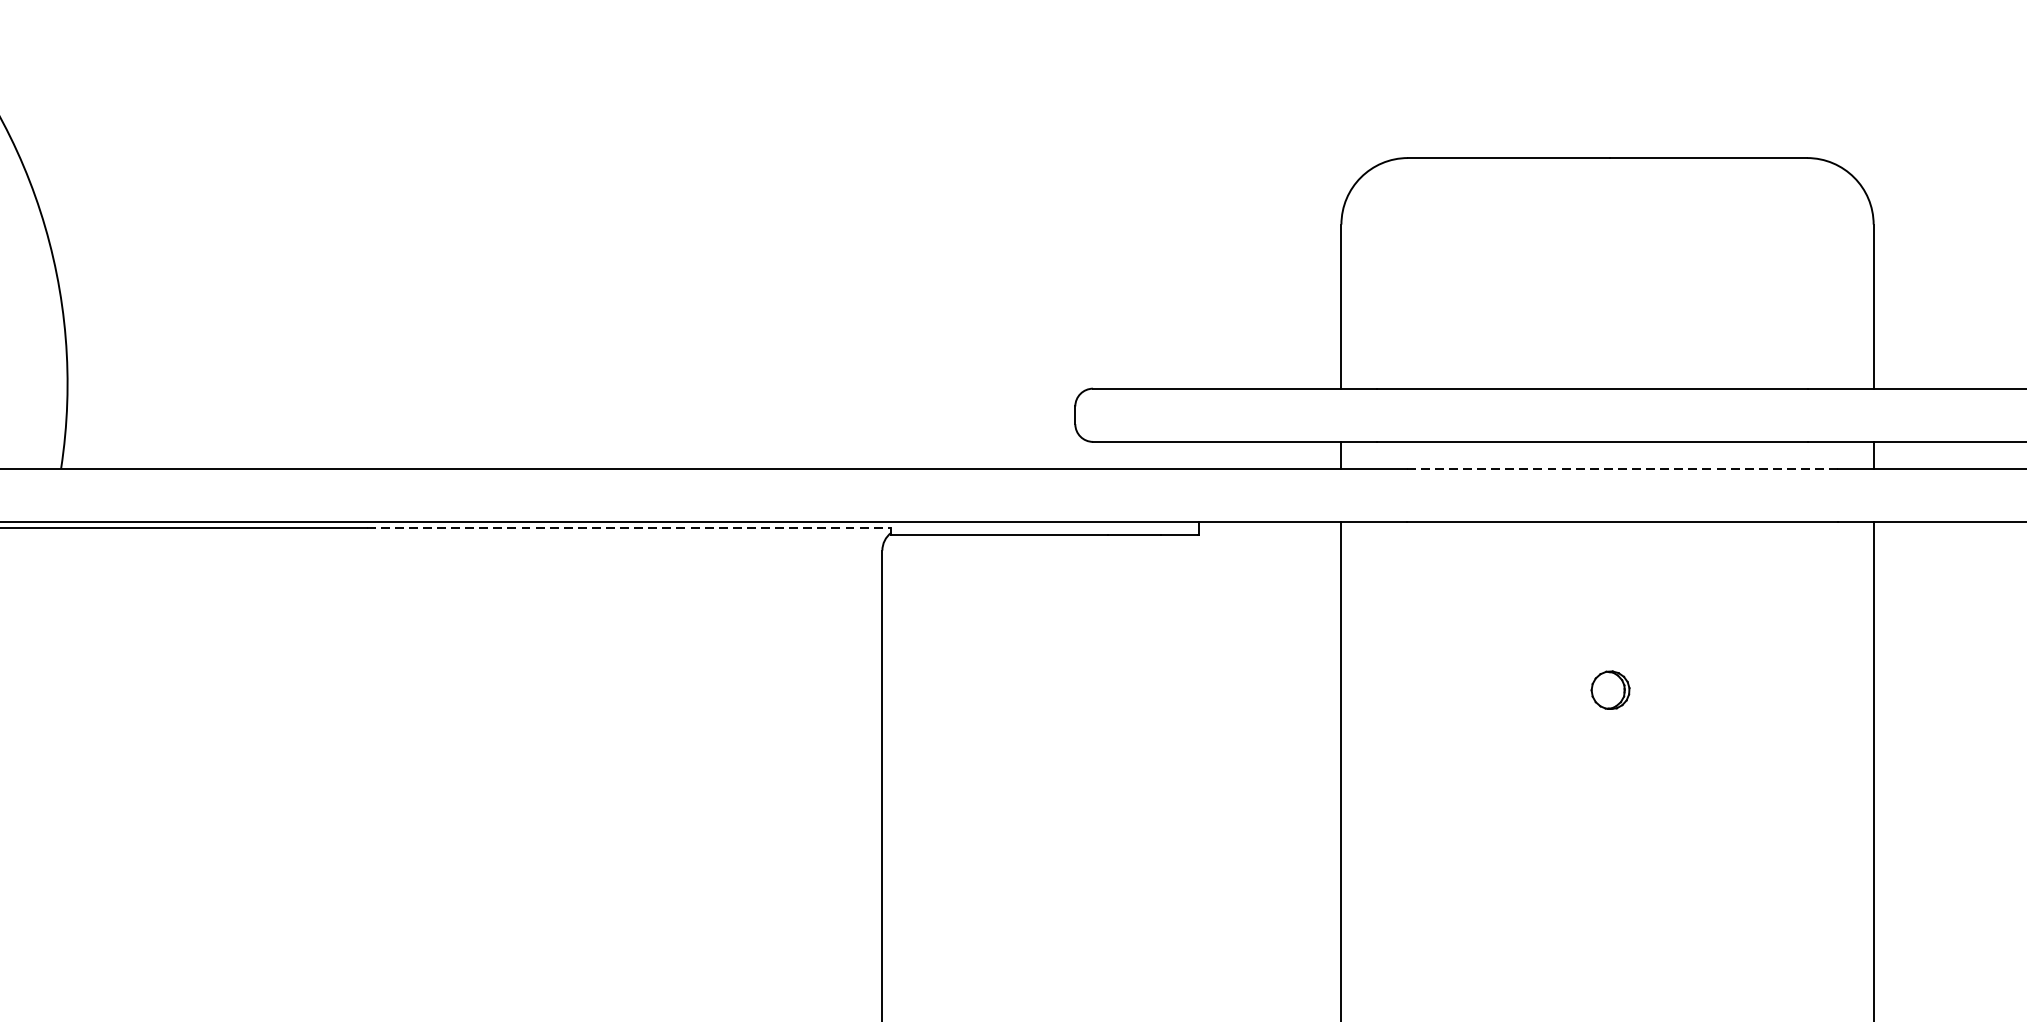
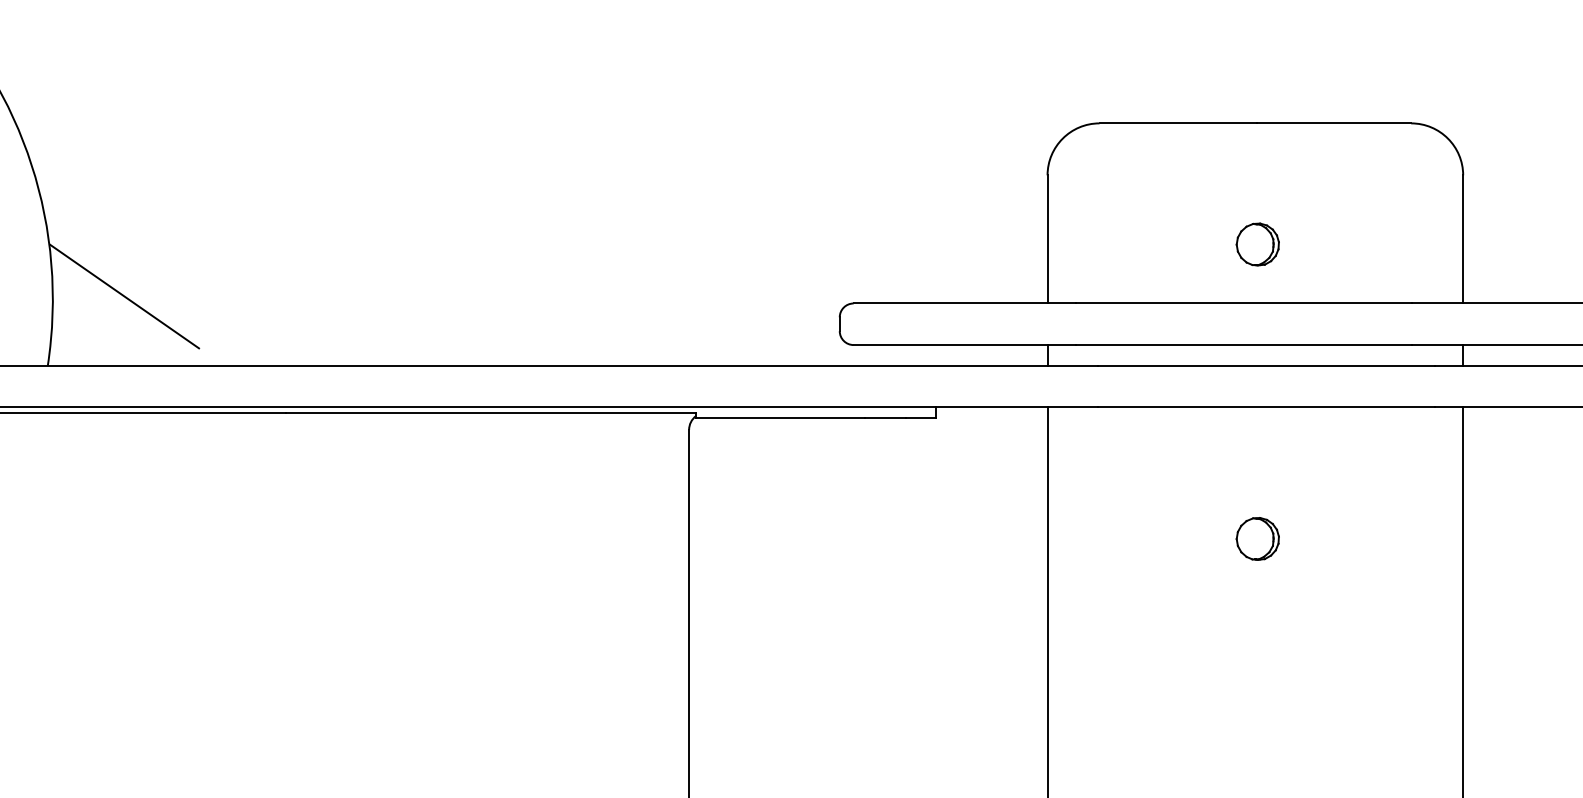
part: (1610, 313) -> (1257, 244), added
line: (159, 379) -> (124, 296), added
line: (1623, 468) -> (1267, 365), dashed -> solid
line: (629, 528) -> (491, 412), dashed -> solid
part: (1610, 689) -> (1257, 538), size x1.43

